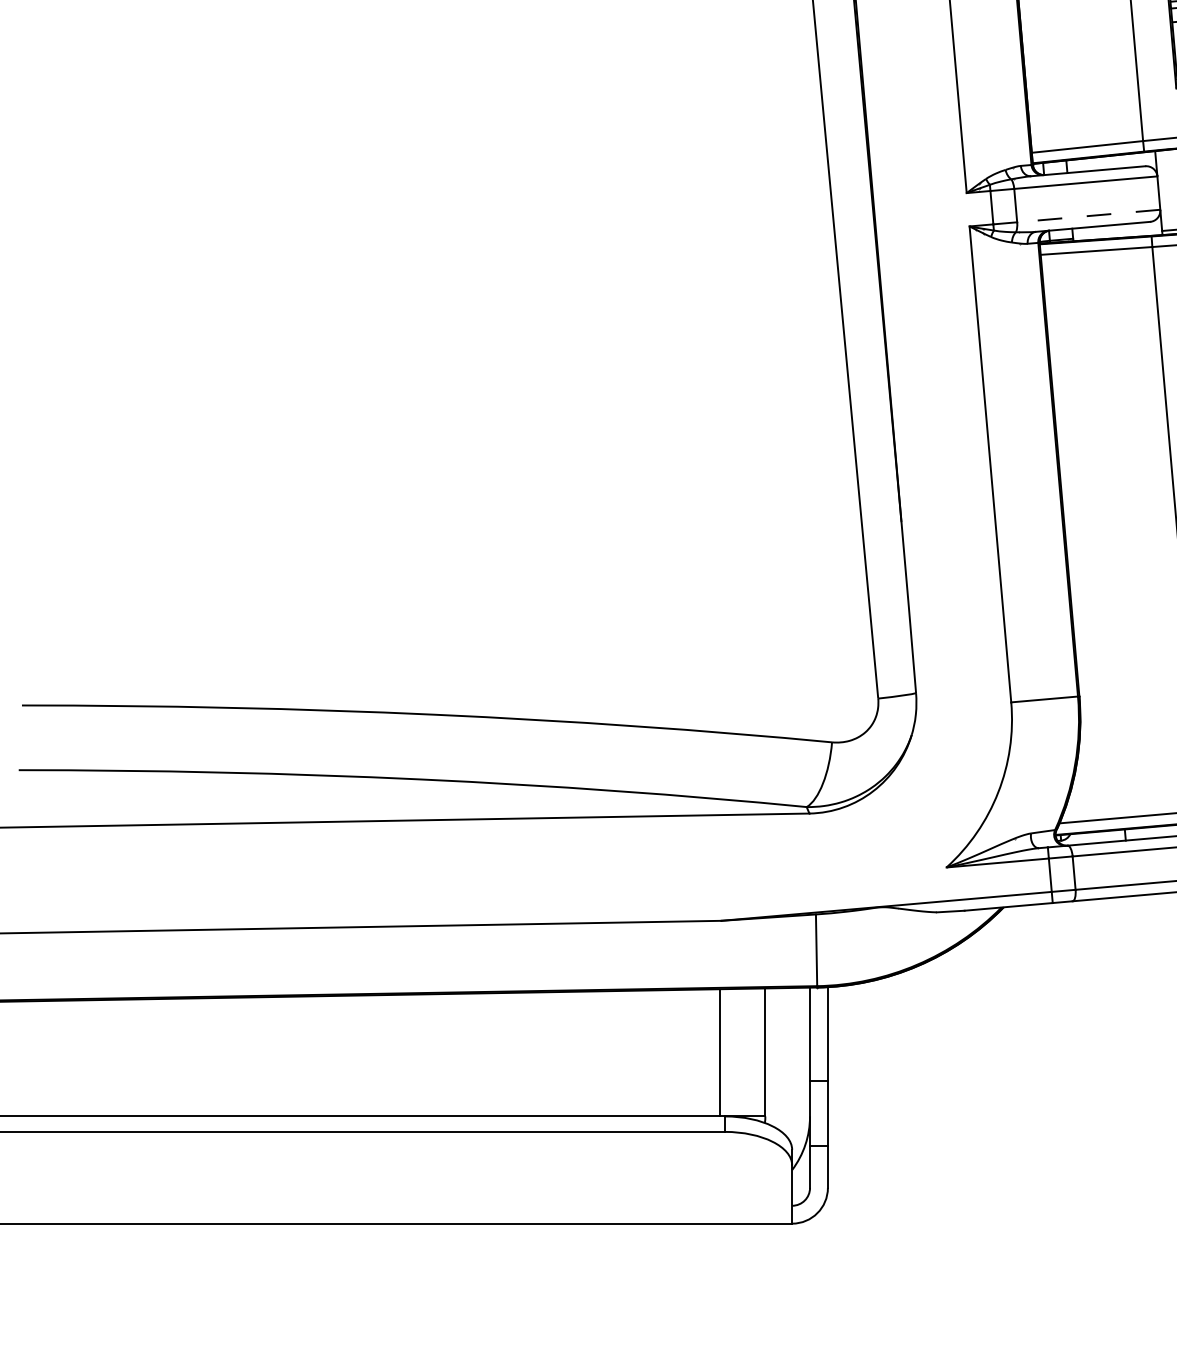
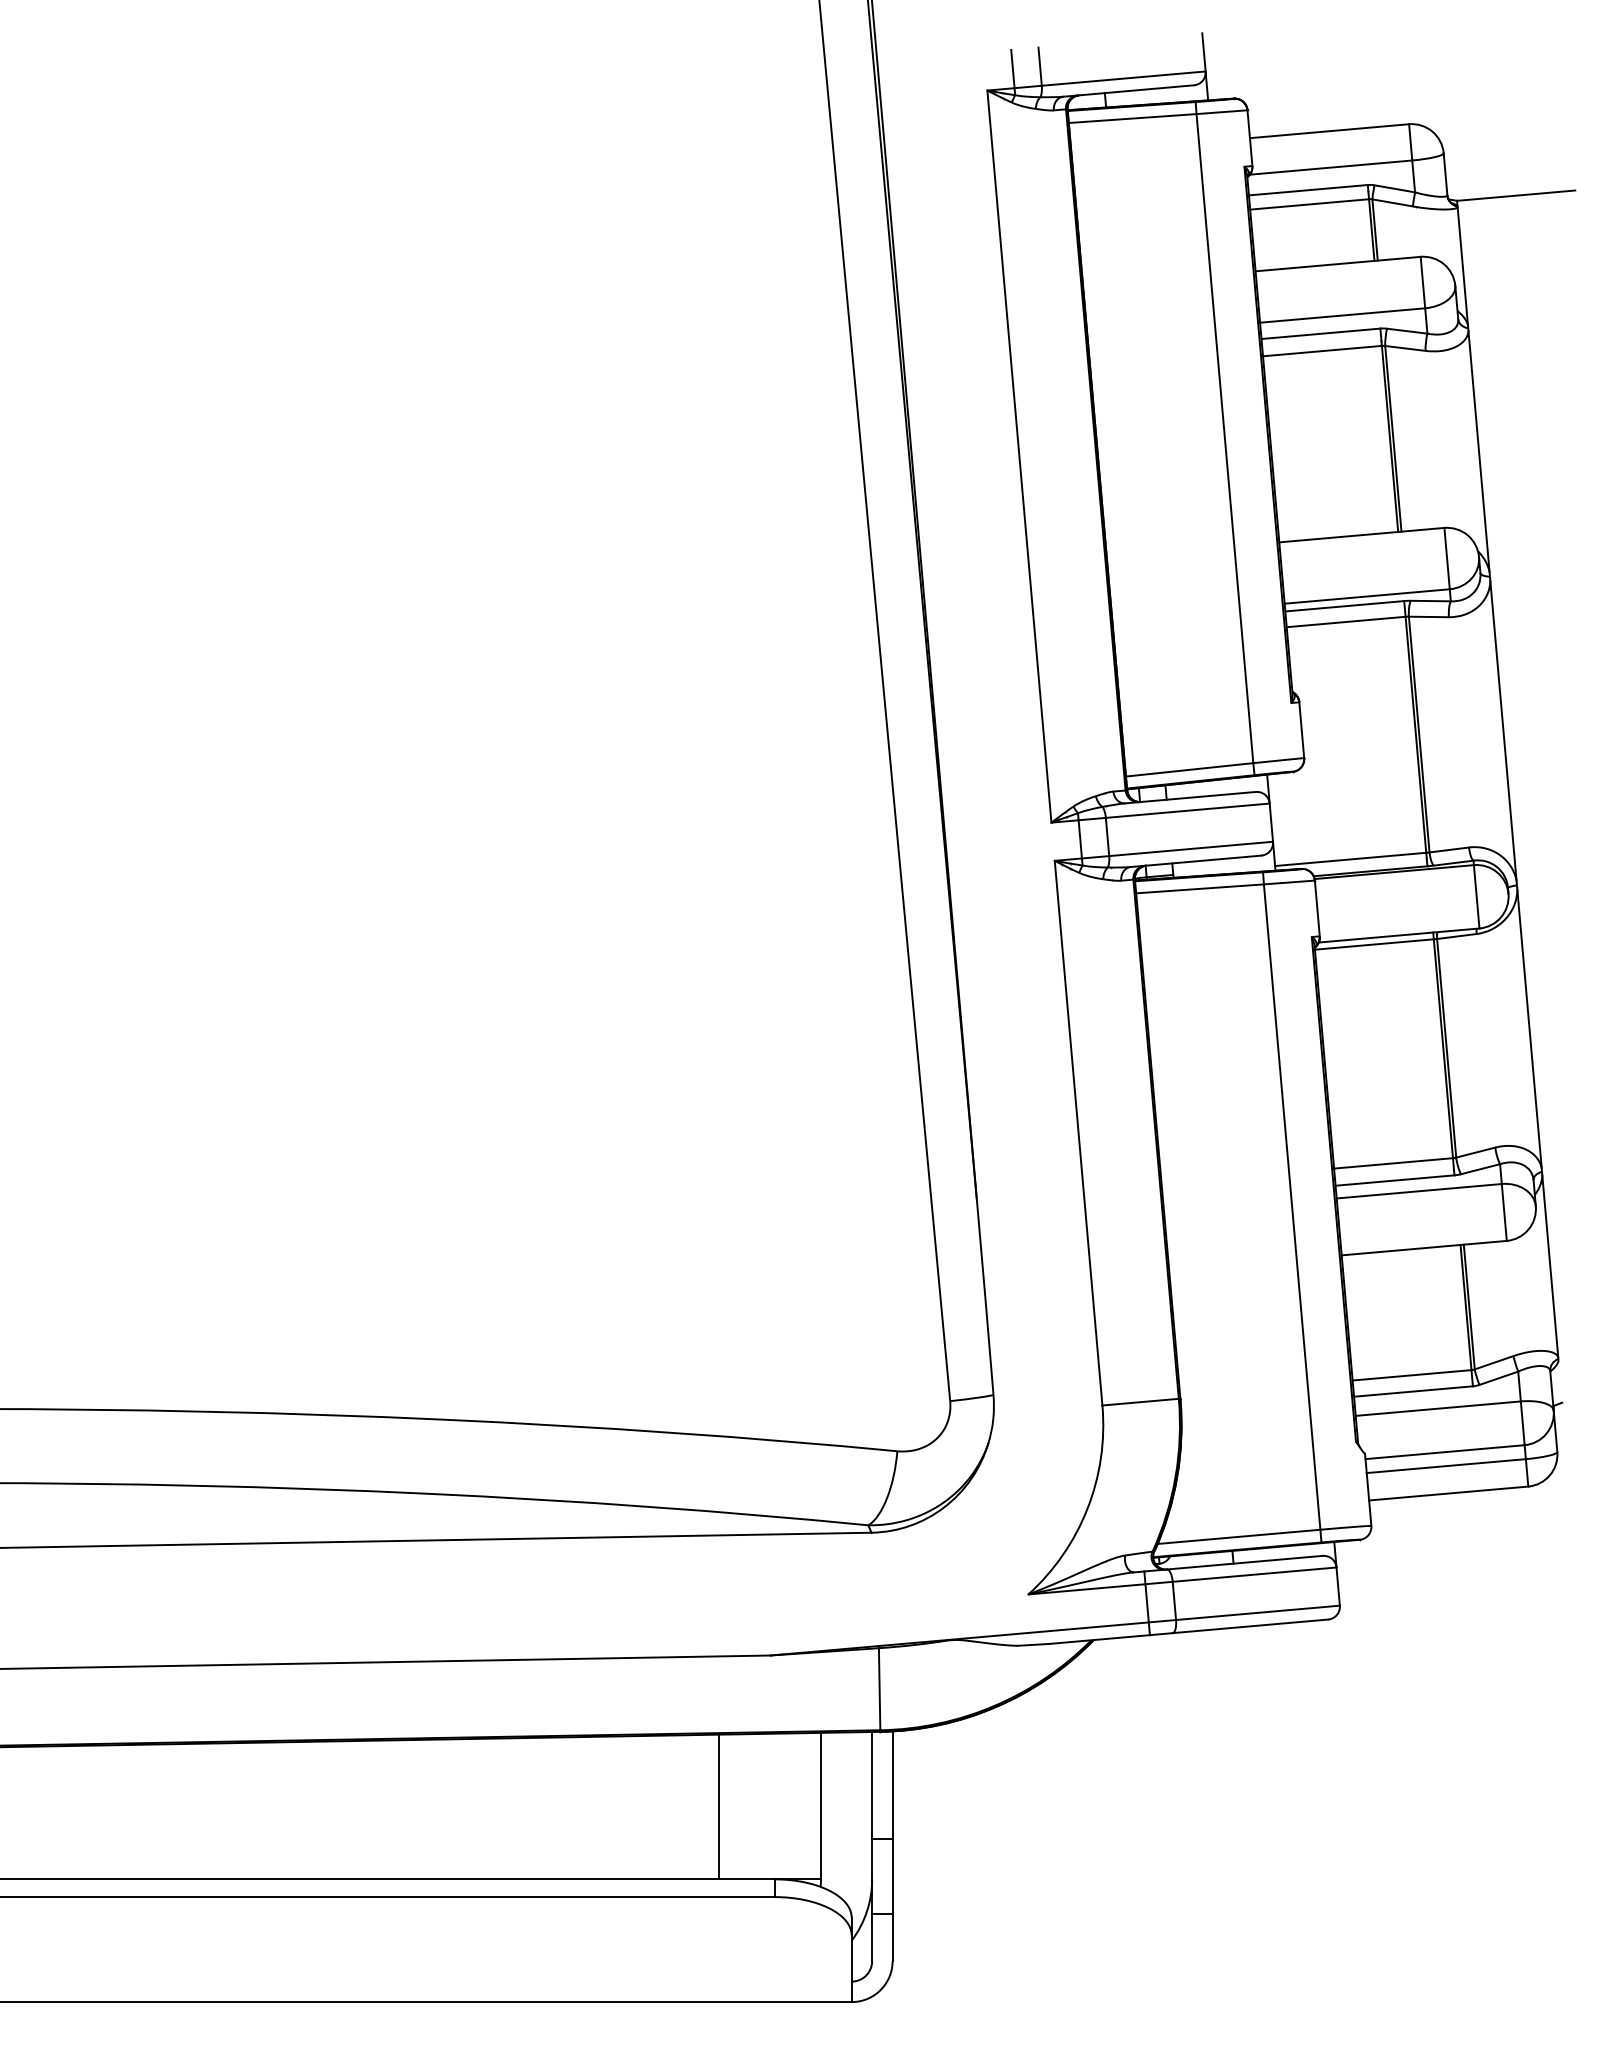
line: (1088, 215) -> (1190, 848), dashed -> solid
line: (719, 1052) -> (718, 1806), moved

